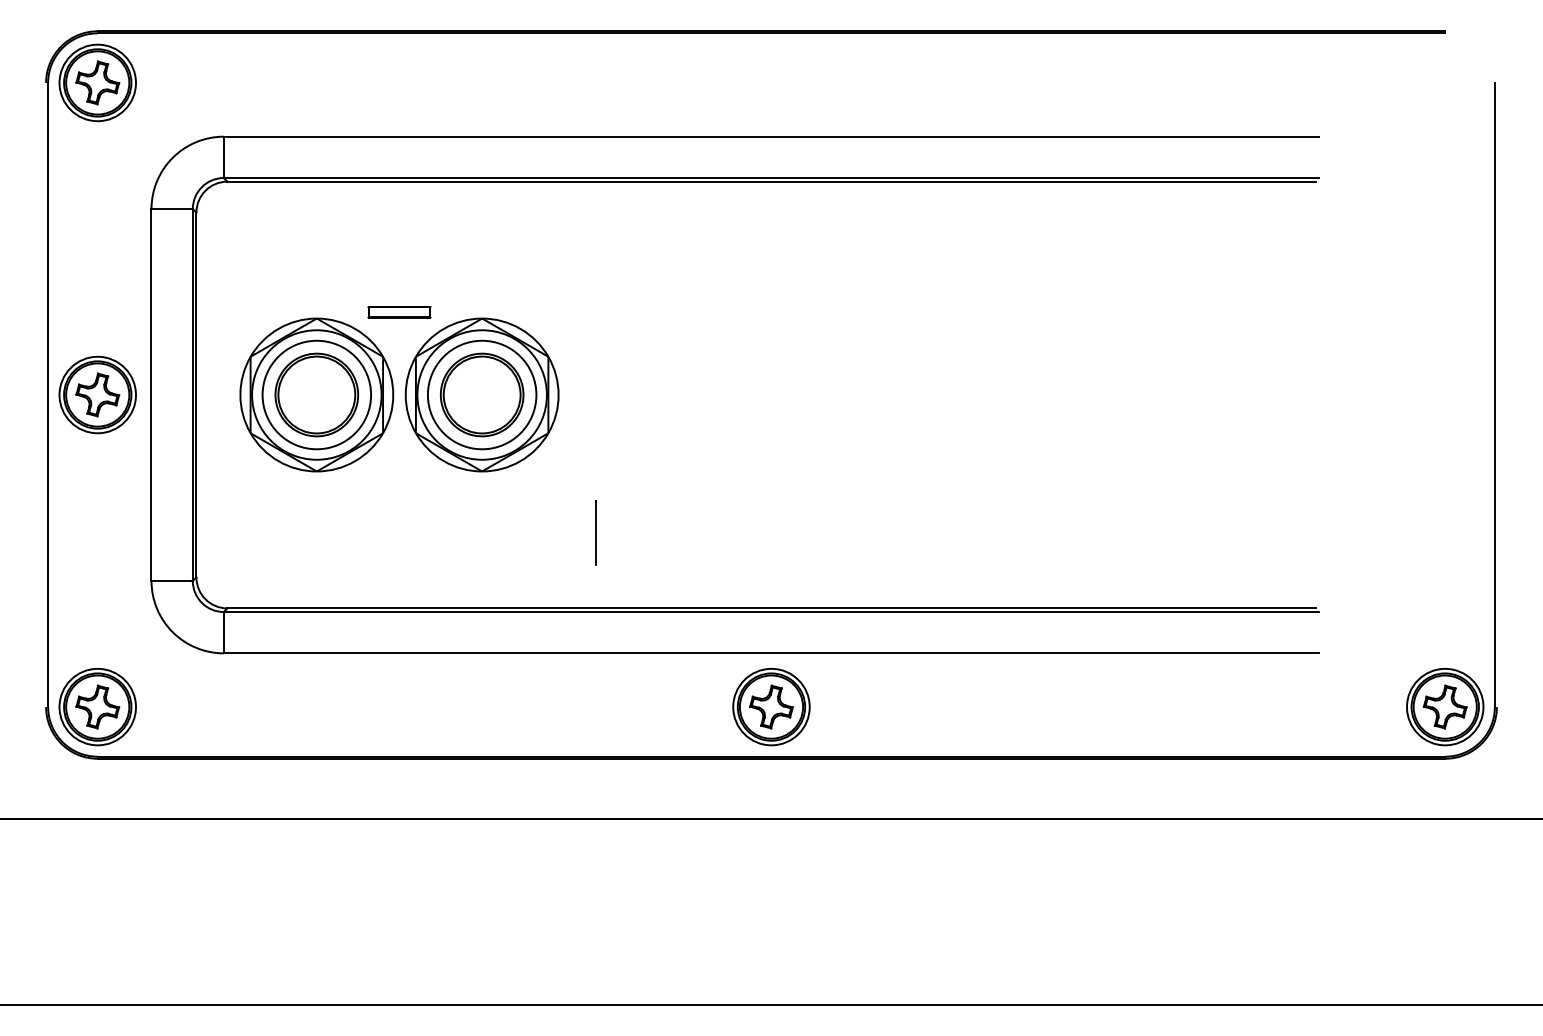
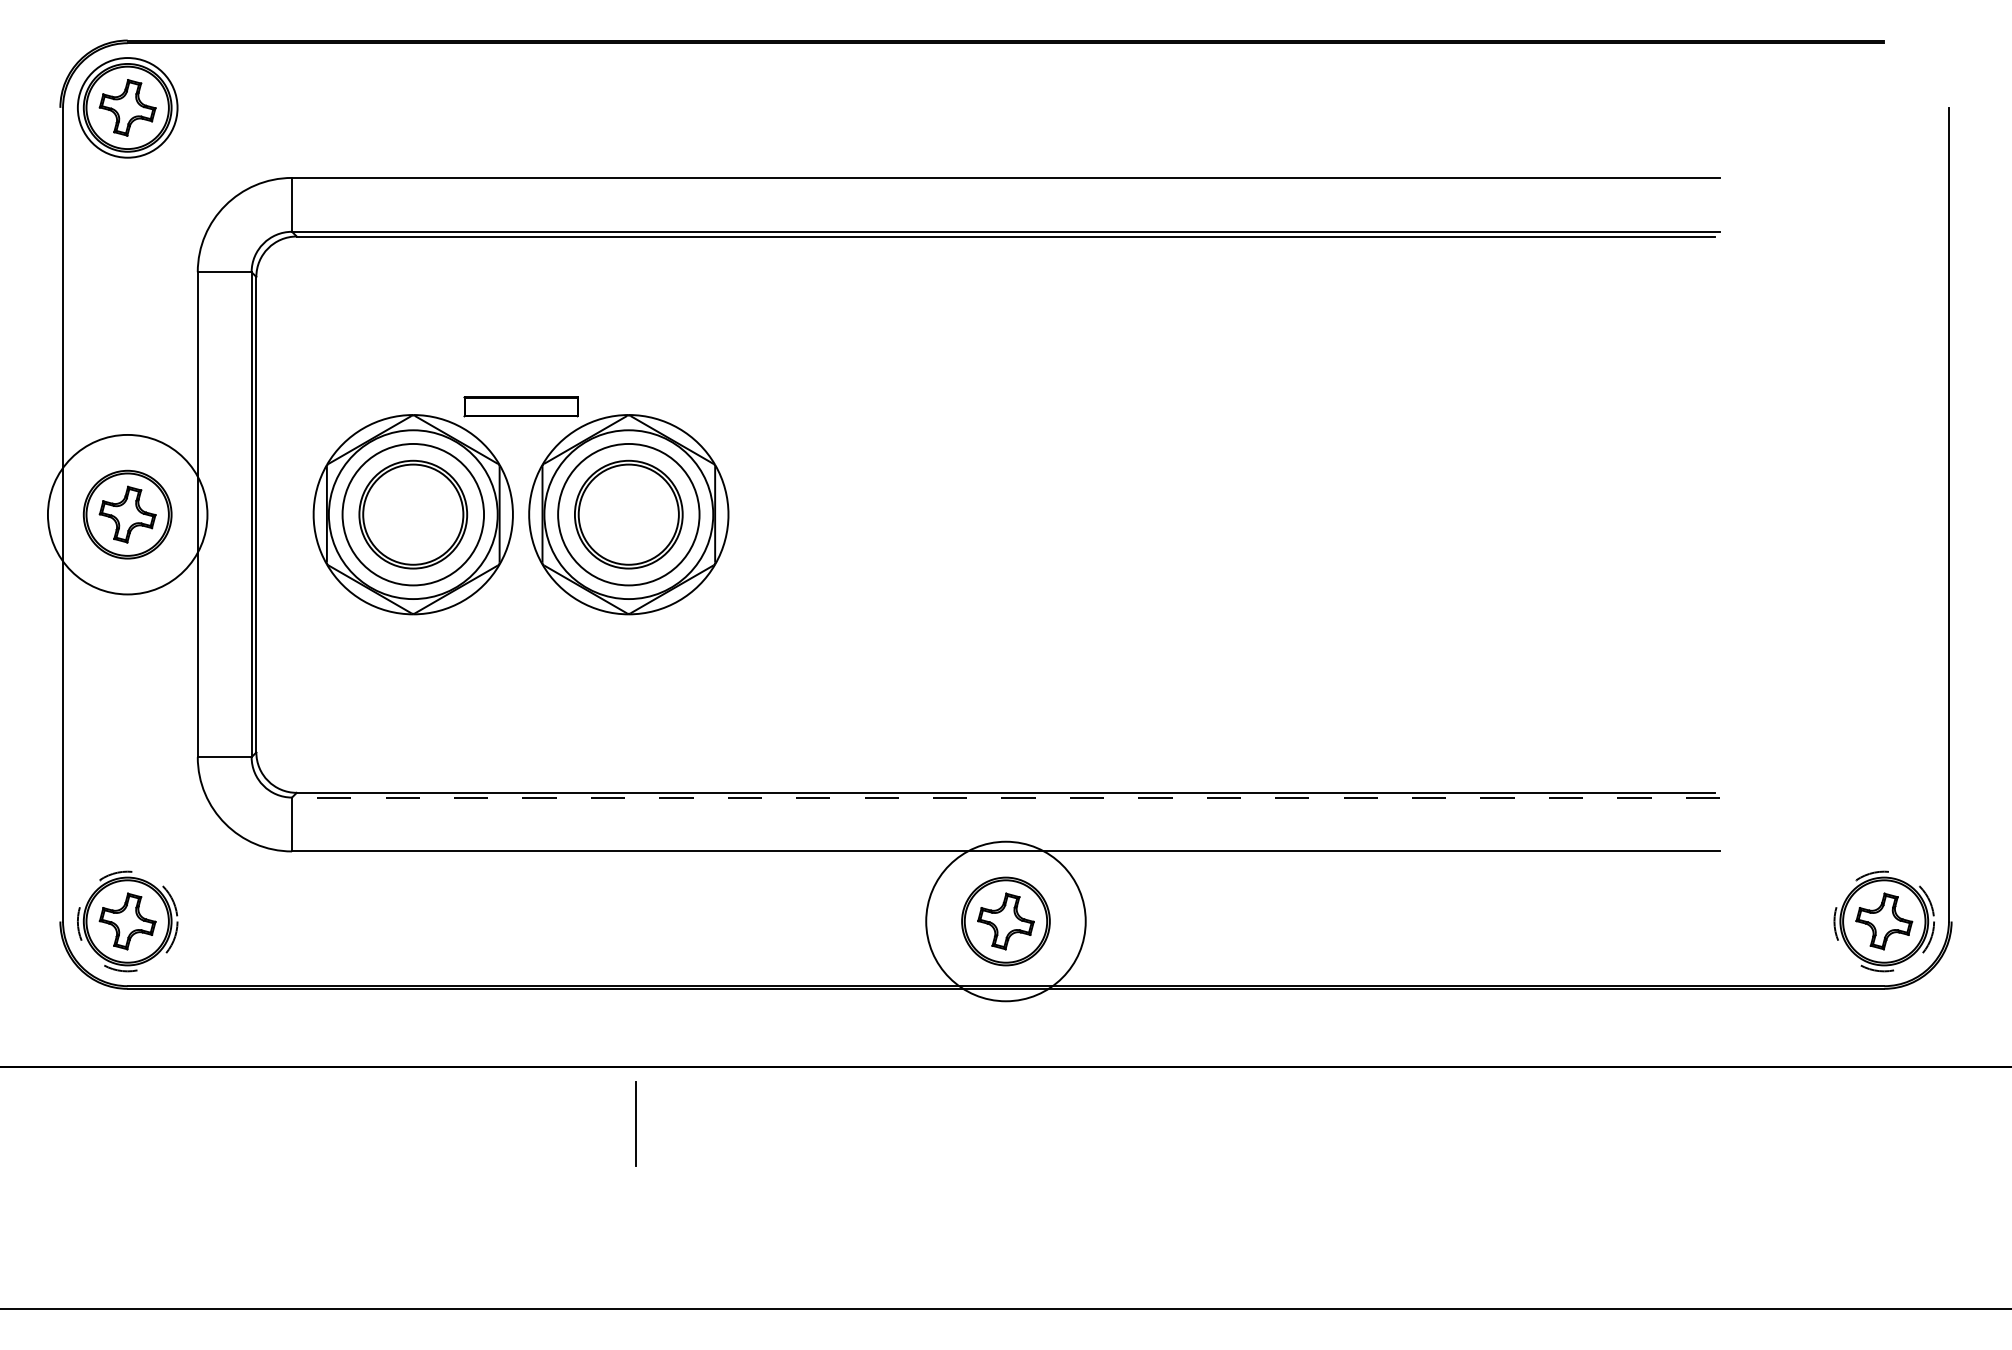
part: (399, 312) -> (520, 406), size x1.4
circle: (97, 394) -> (127, 514), size x1.6
line: (595, 532) -> (635, 1123), moved
line: (771, 611) -> (1006, 797), solid -> dashed
circle: (97, 707) -> (127, 921), solid -> dashed
circle: (771, 707) -> (1005, 921), size x1.6
circle: (1445, 707) -> (1884, 921), solid -> dashed

